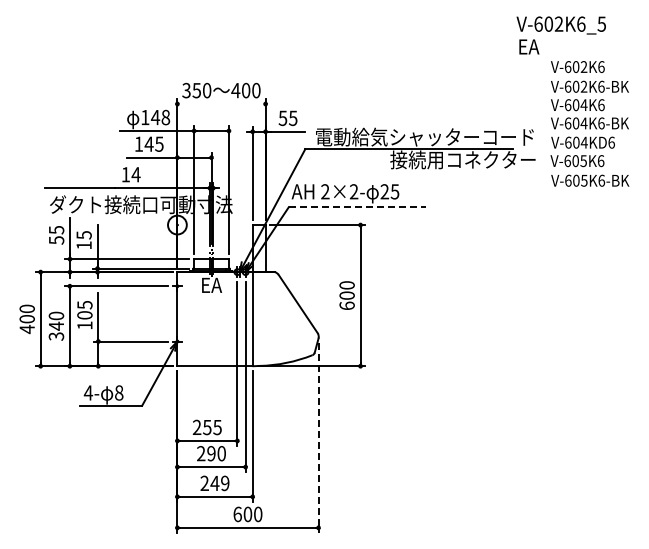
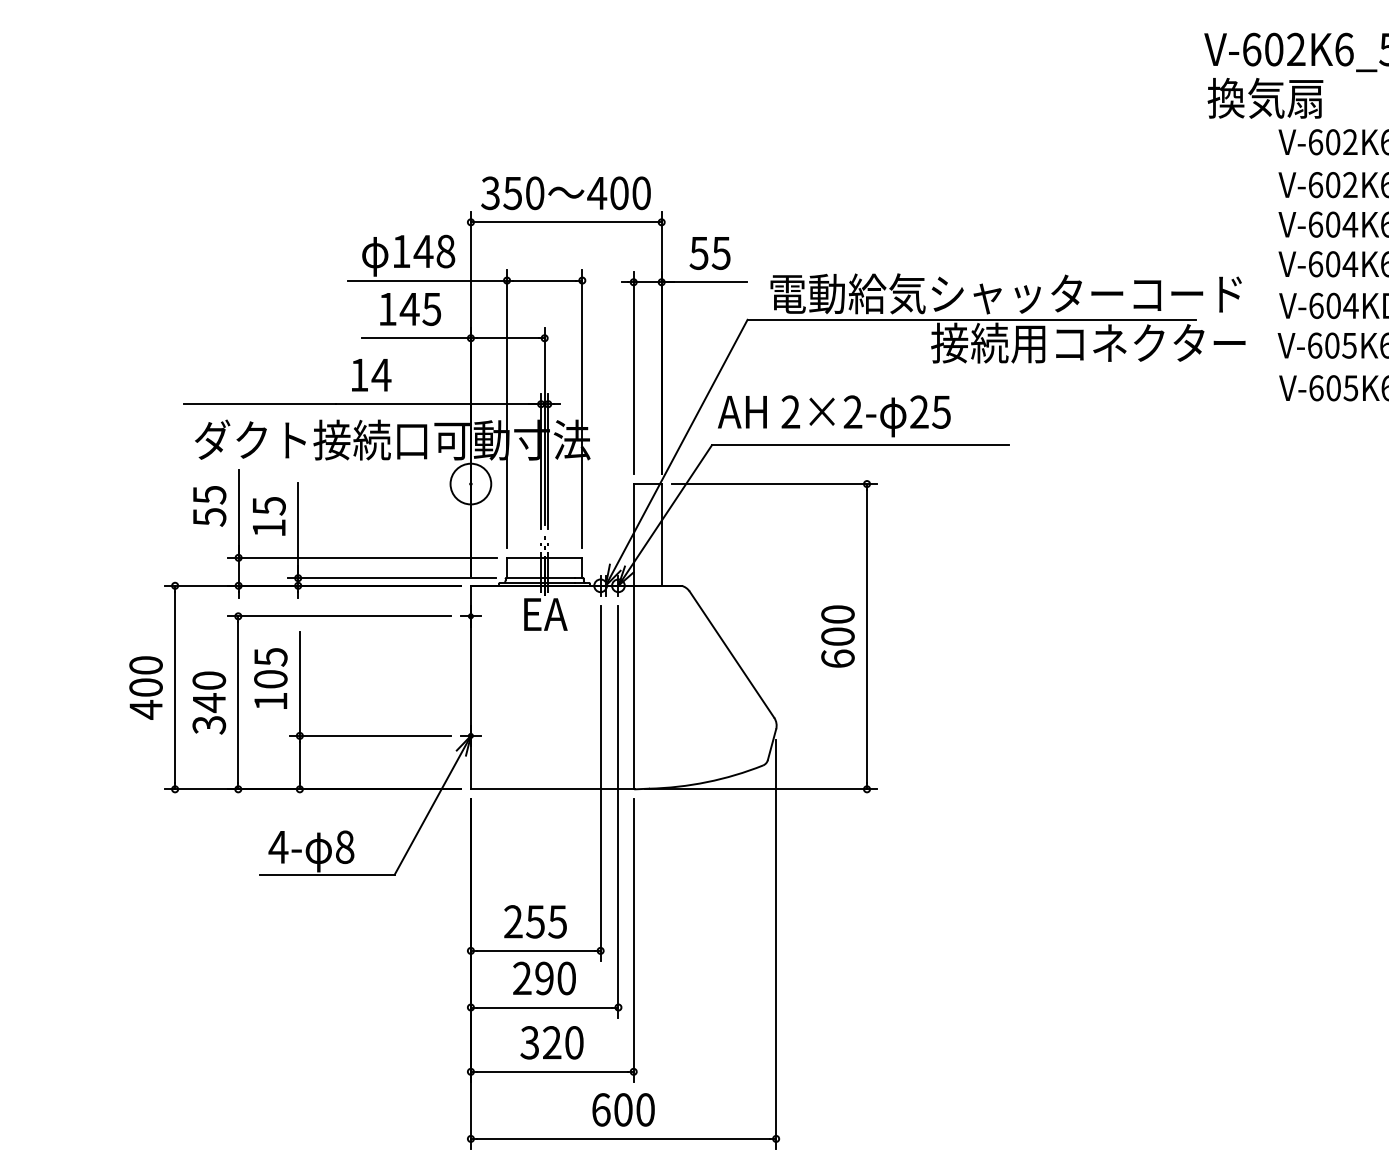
text: (544, 46) -> (1264, 97), EA -> 換気扇
line: (221, 104) -> (566, 223), added
line: (357, 207) -> (860, 446), dashed -> solid
line: (318, 437) -> (776, 943), dashed -> solid
text: (214, 483) -> (551, 1042), 249 -> 320

